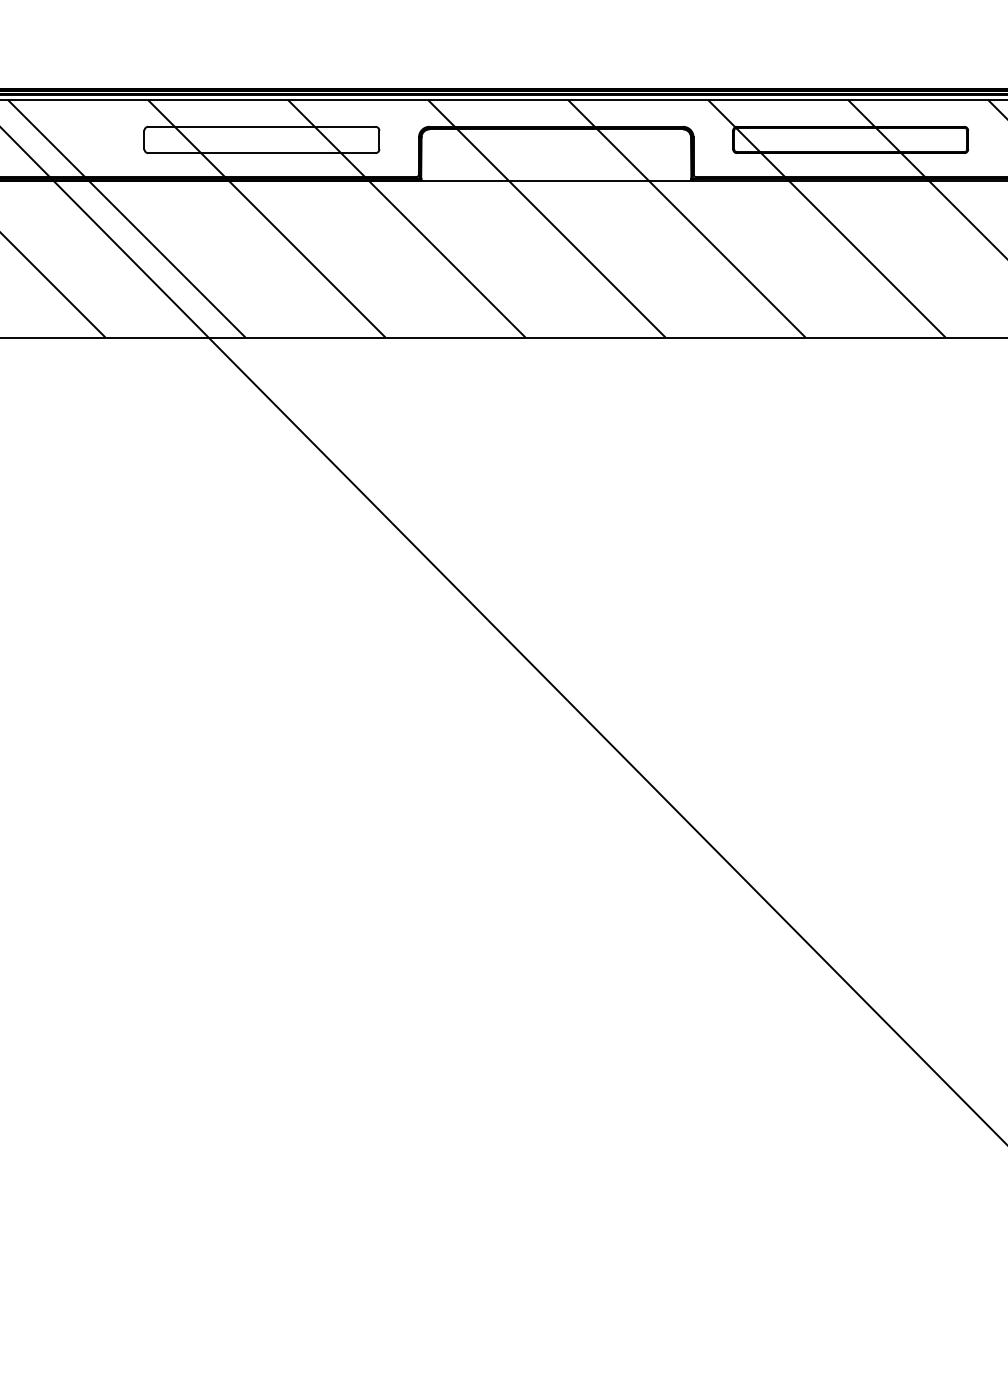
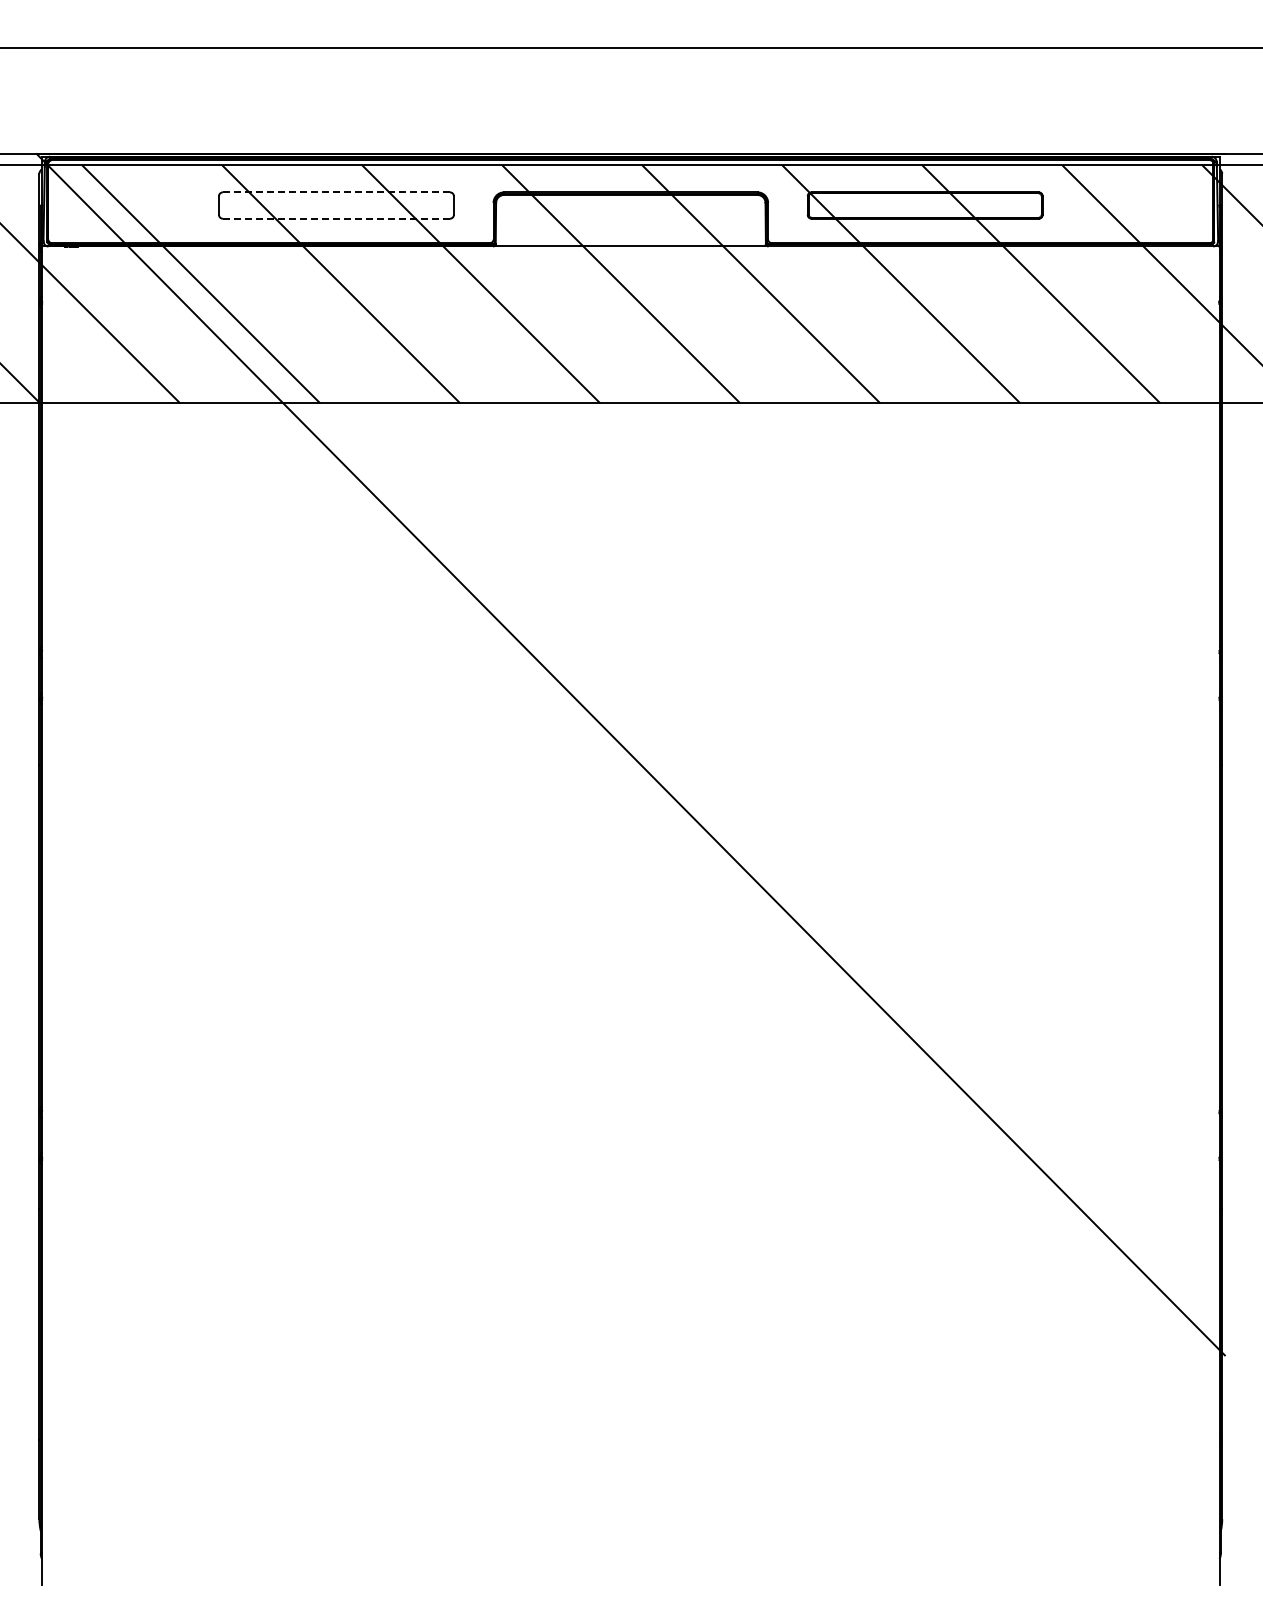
line: (261, 126) -> (336, 192), solid -> dashed
line: (261, 152) -> (336, 218), solid -> dashed

